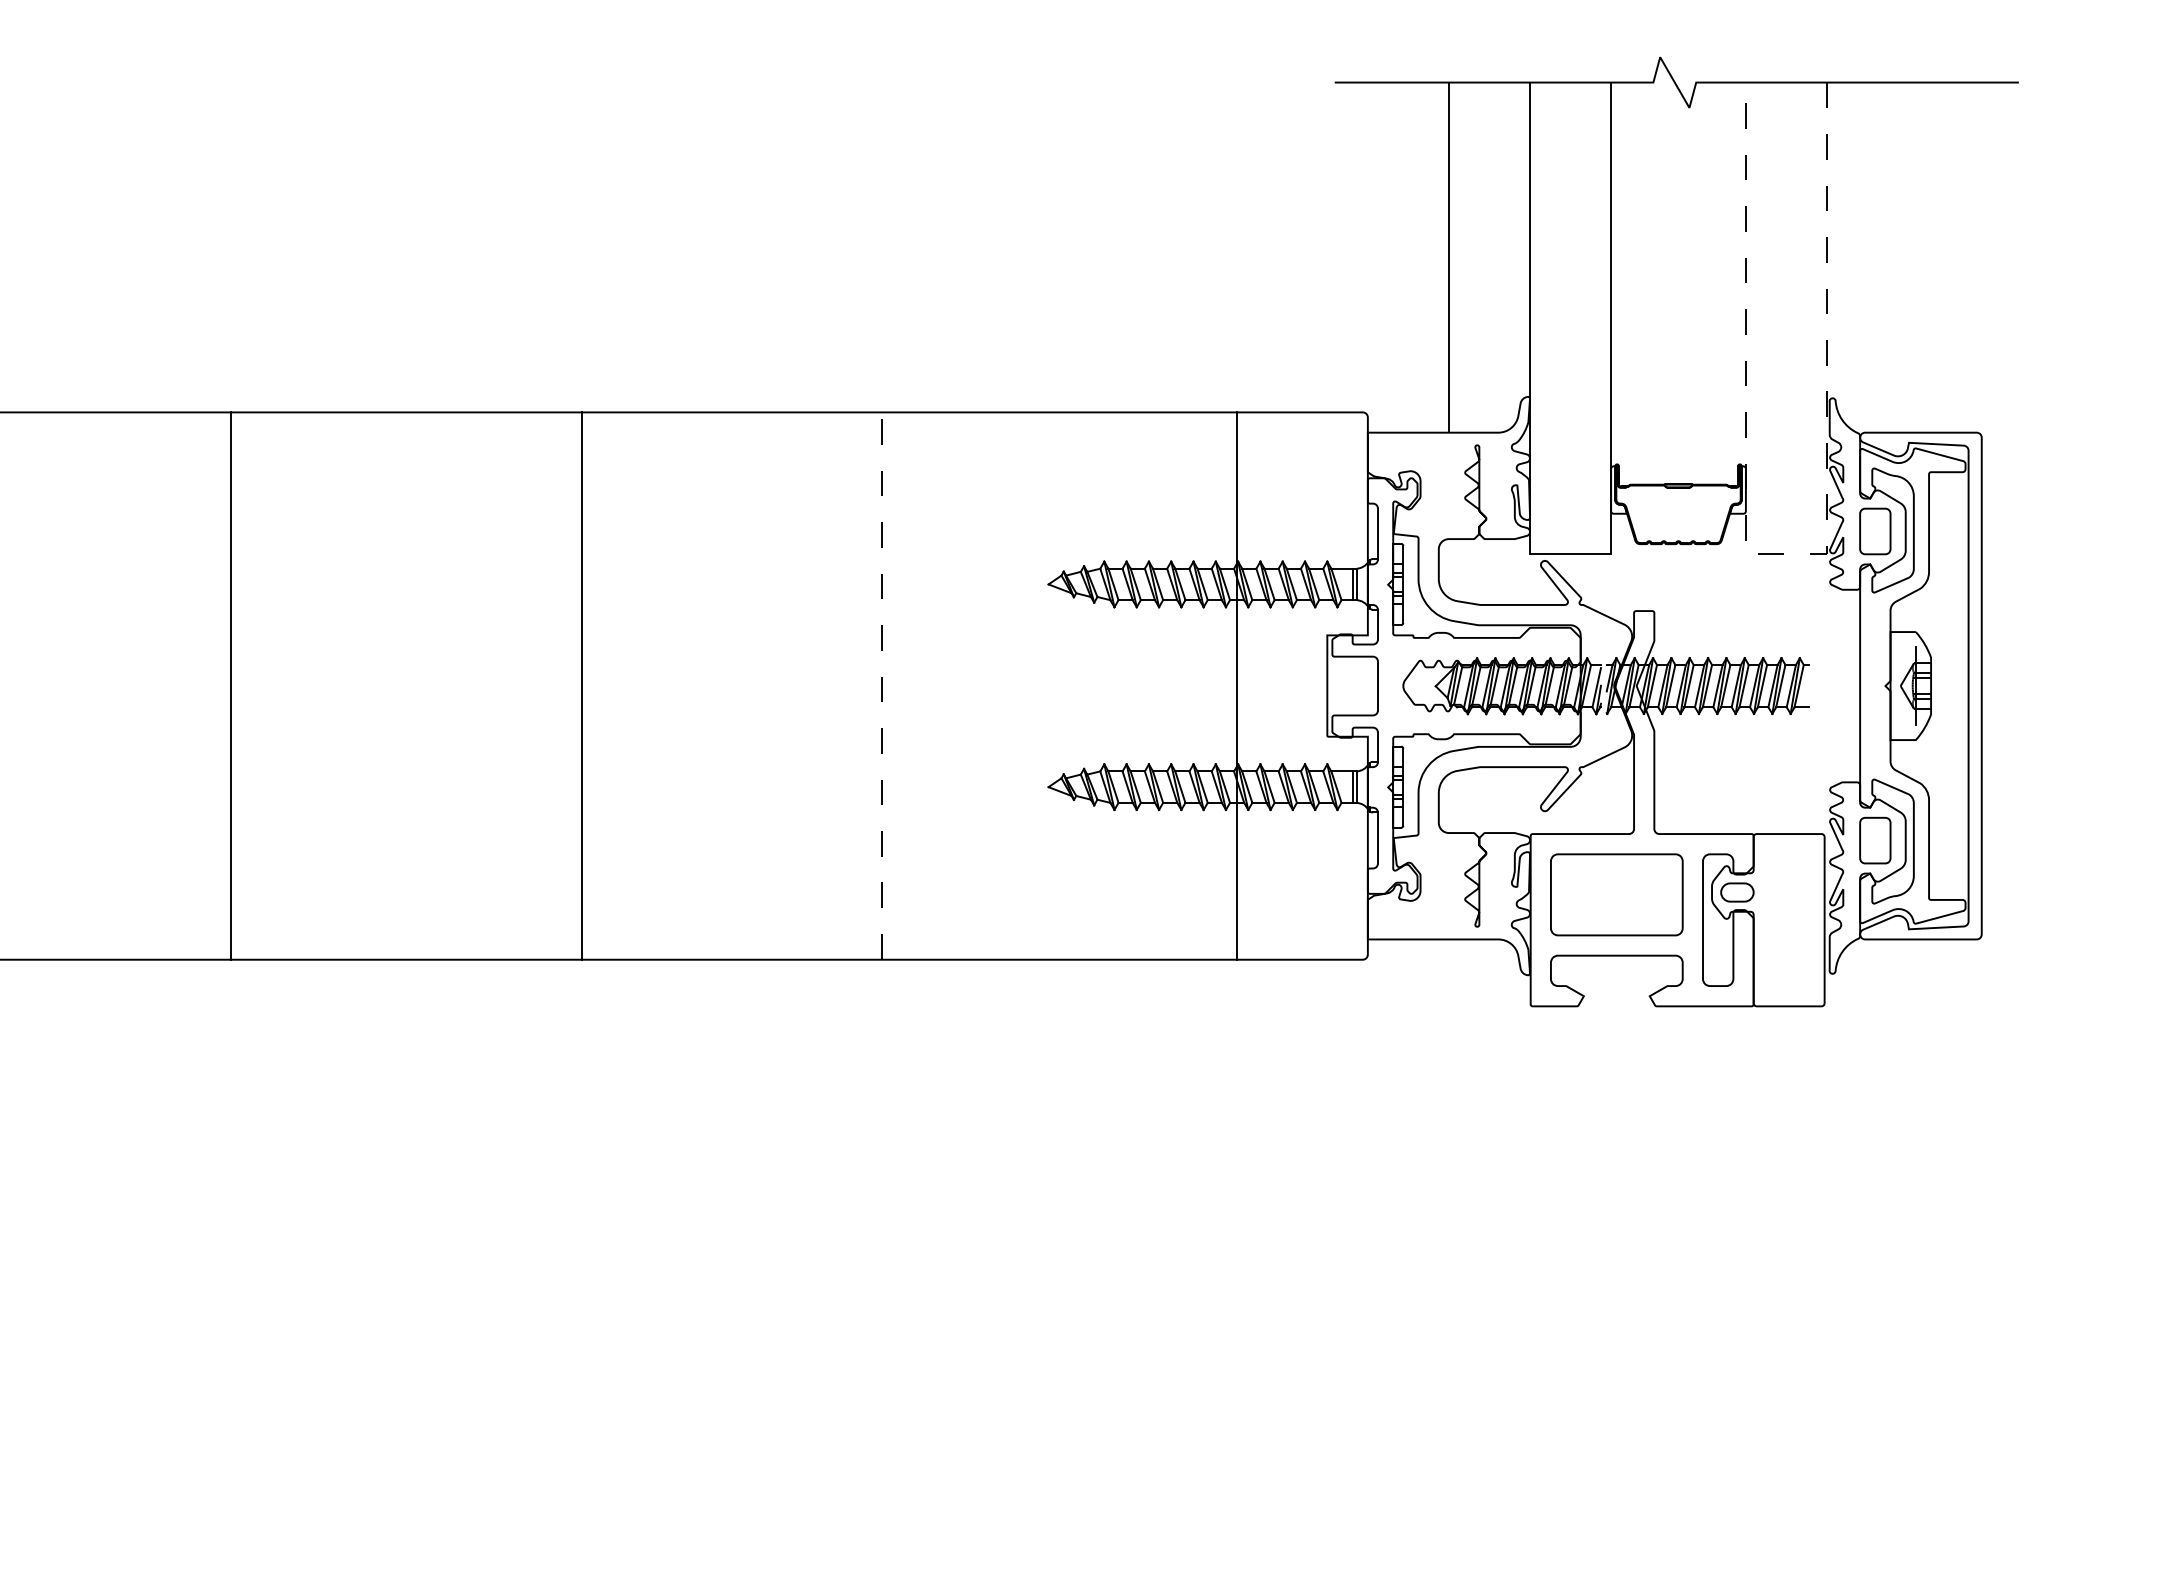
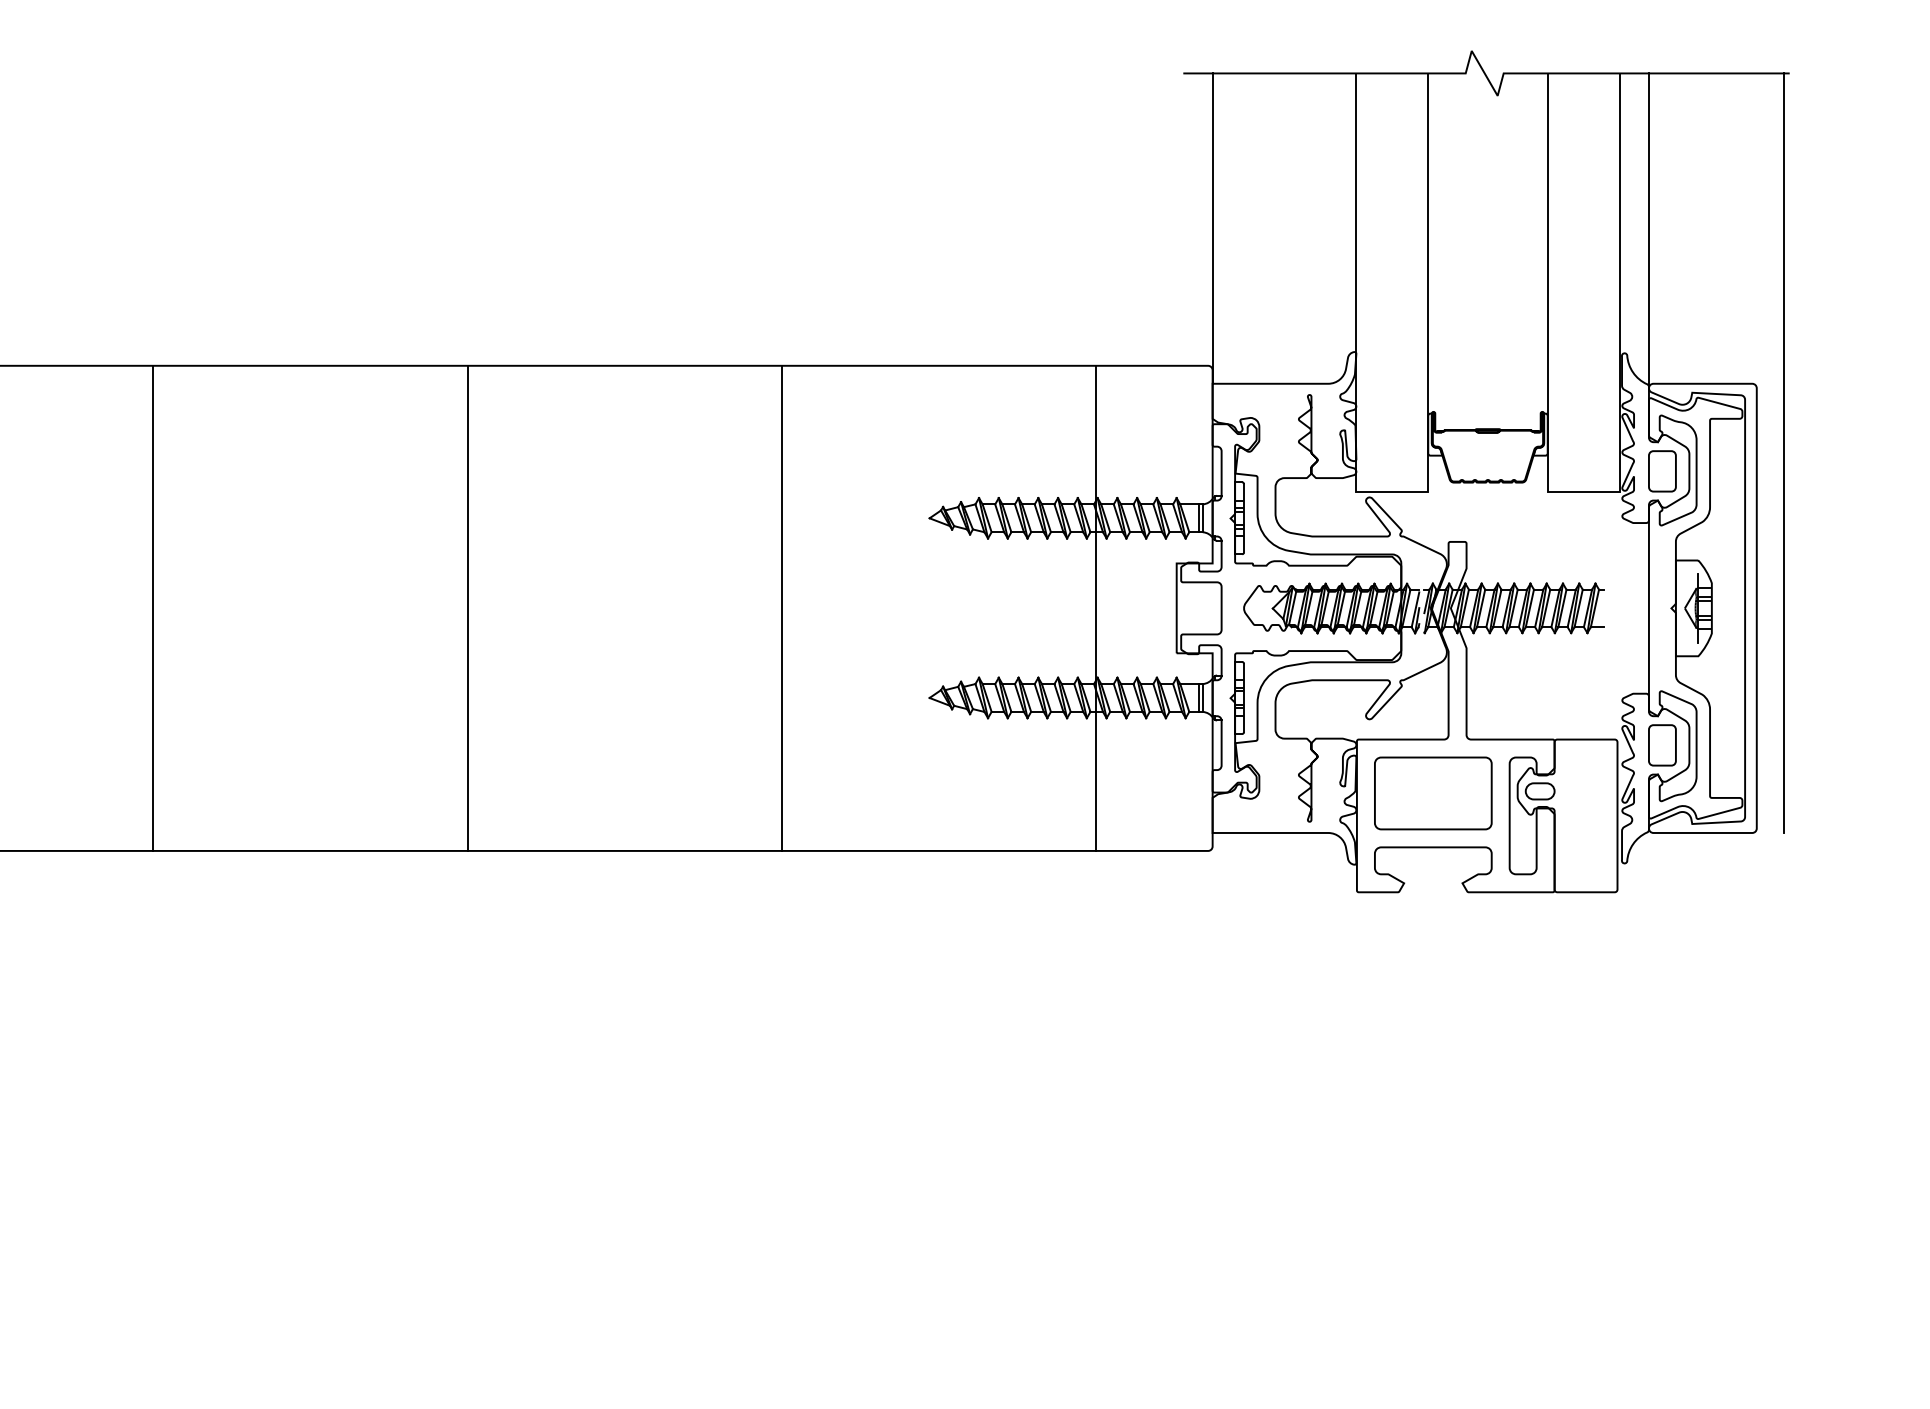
line: (1448, 257) -> (1212, 228), moved
line: (1860, 259) -> (1649, 230), added
line: (2012, 510) -> (1784, 452), added
line: (1786, 554) -> (1583, 491), dashed -> solid
line: (230, 685) -> (153, 607), moved
line: (582, 685) -> (467, 607), moved
line: (881, 686) -> (781, 608), dashed -> solid

